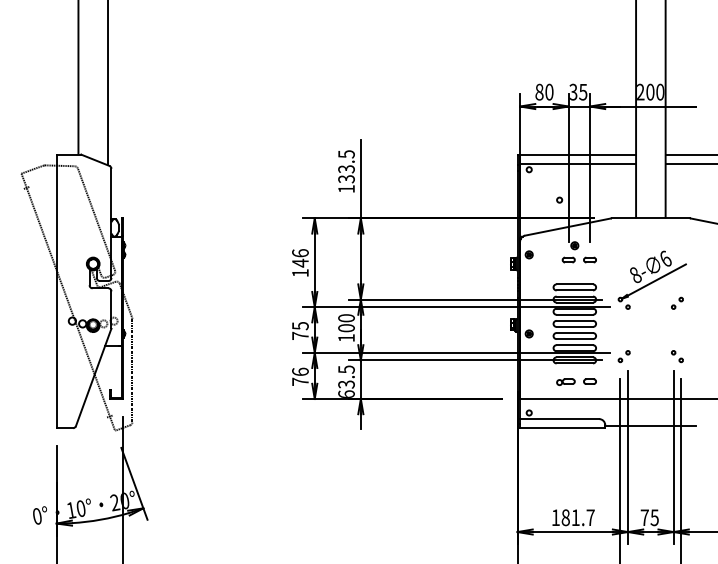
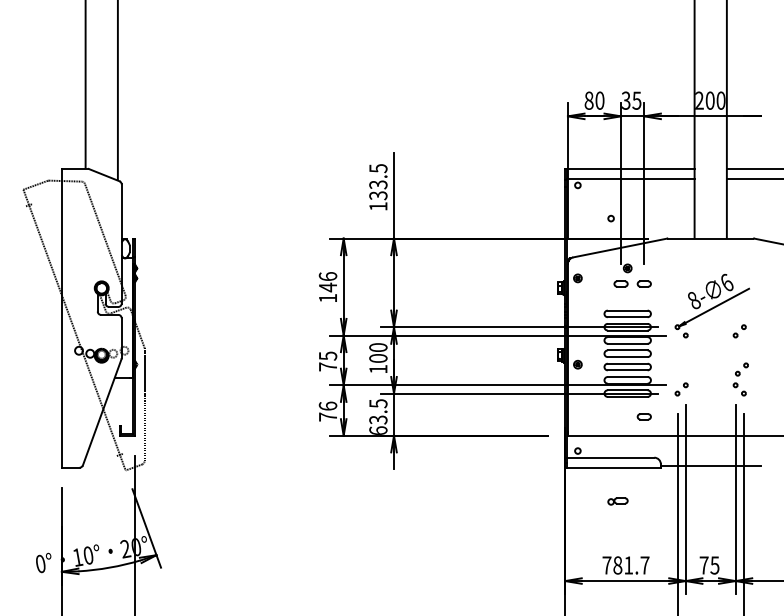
part: (679, 337) -> (742, 368), added
part: (565, 381) -> (617, 500), moved
text: (555, 517) -> (606, 565), 181.7 -> 781.7

